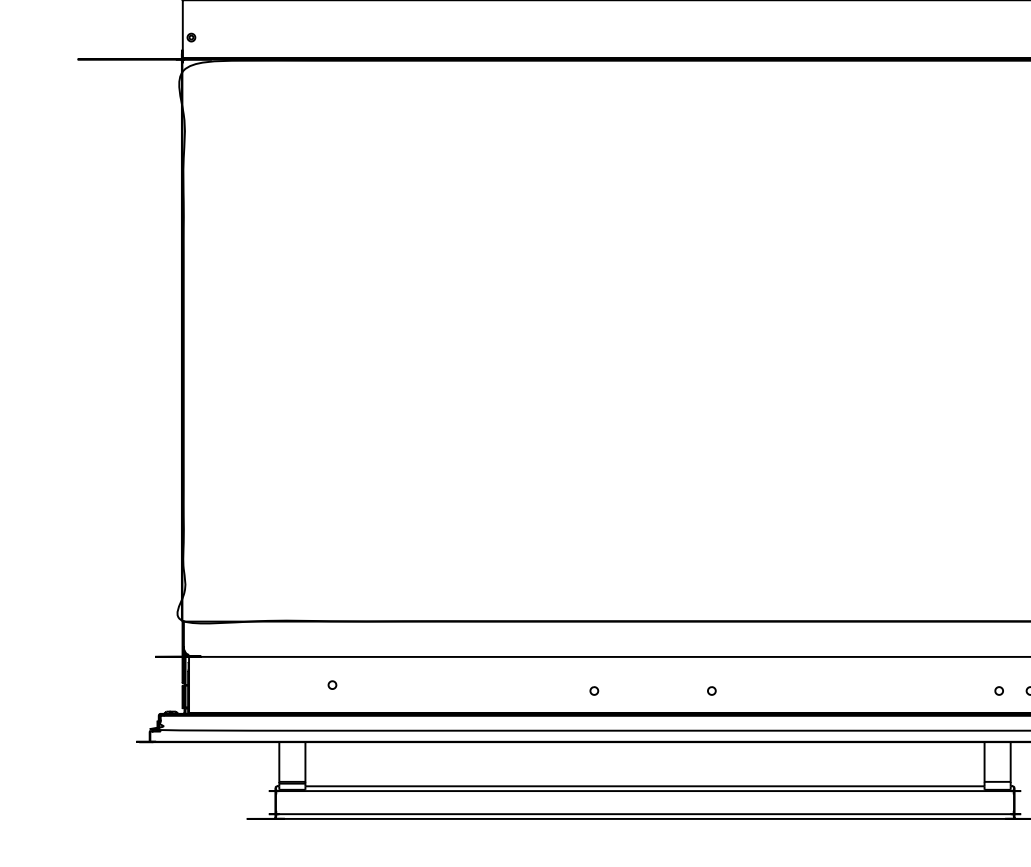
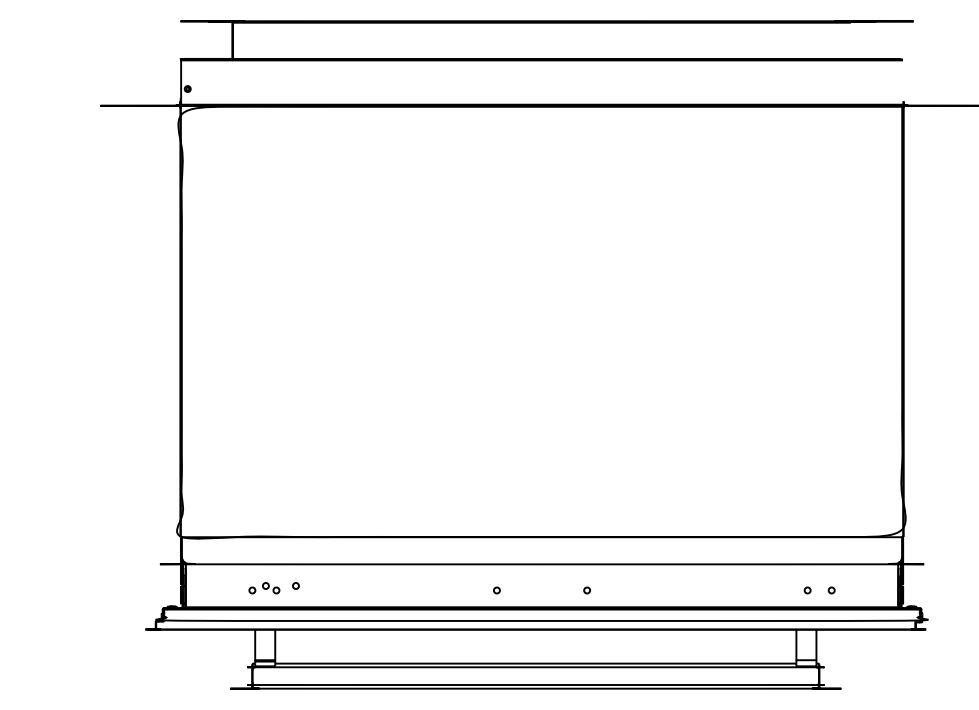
part: (291, 688) -> (264, 588), added

